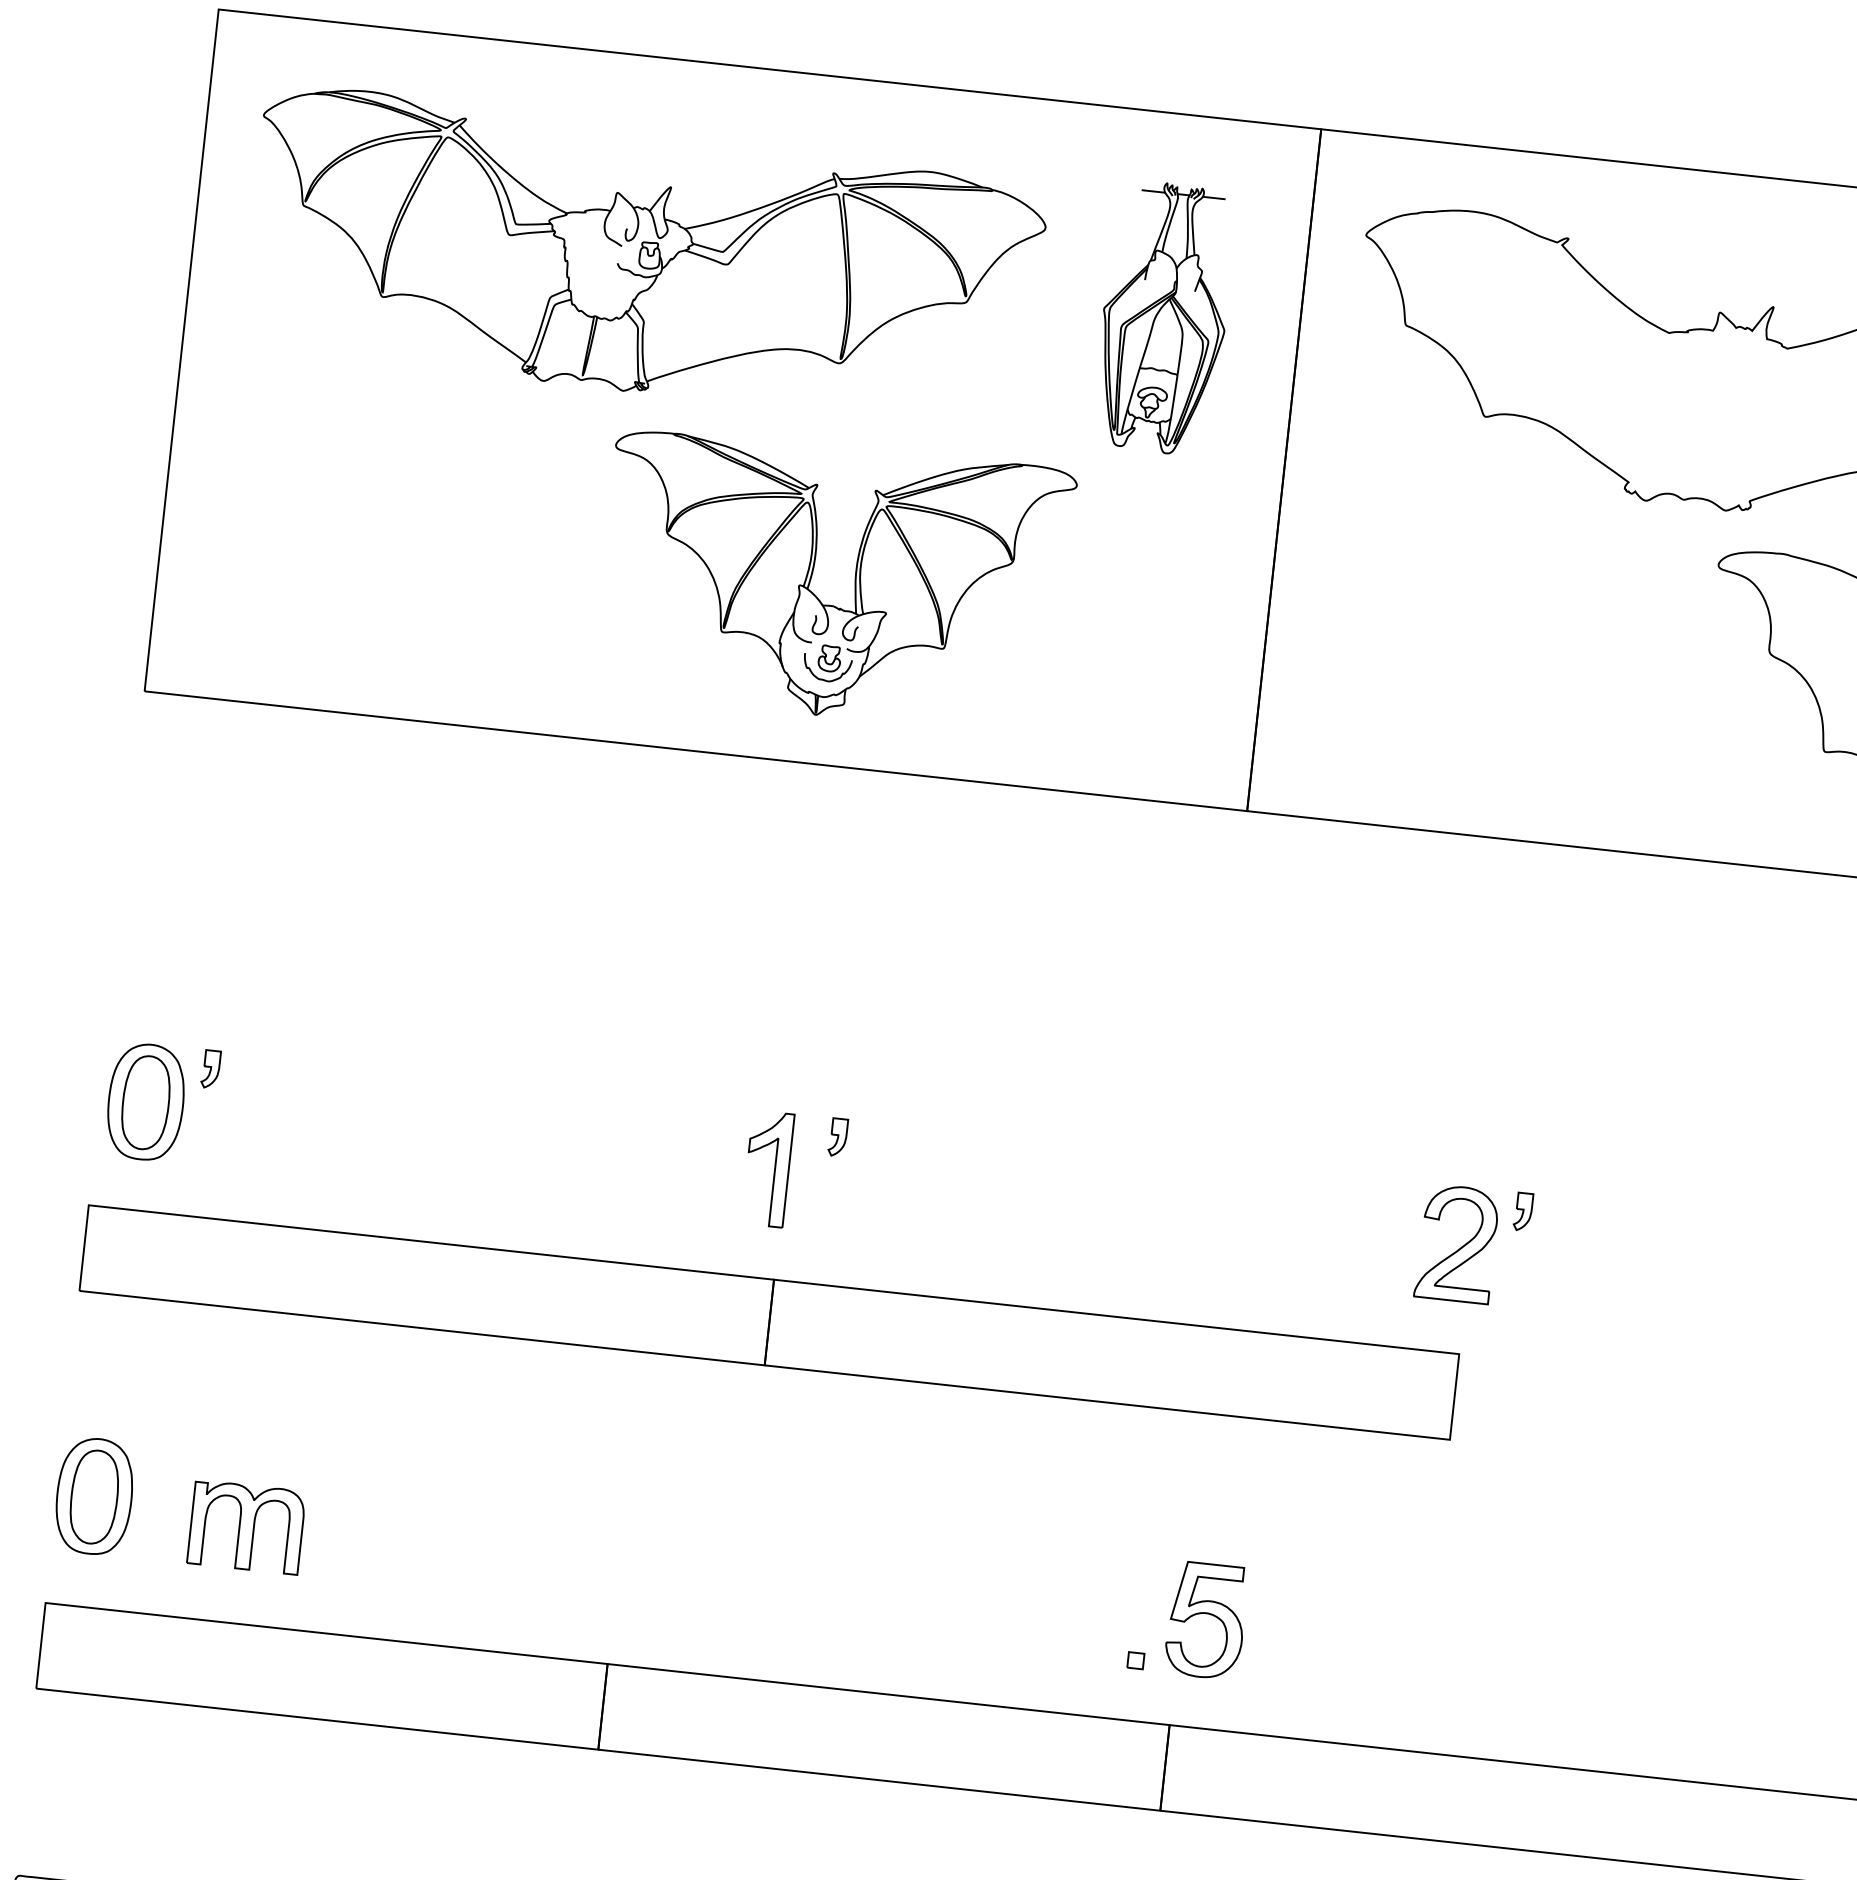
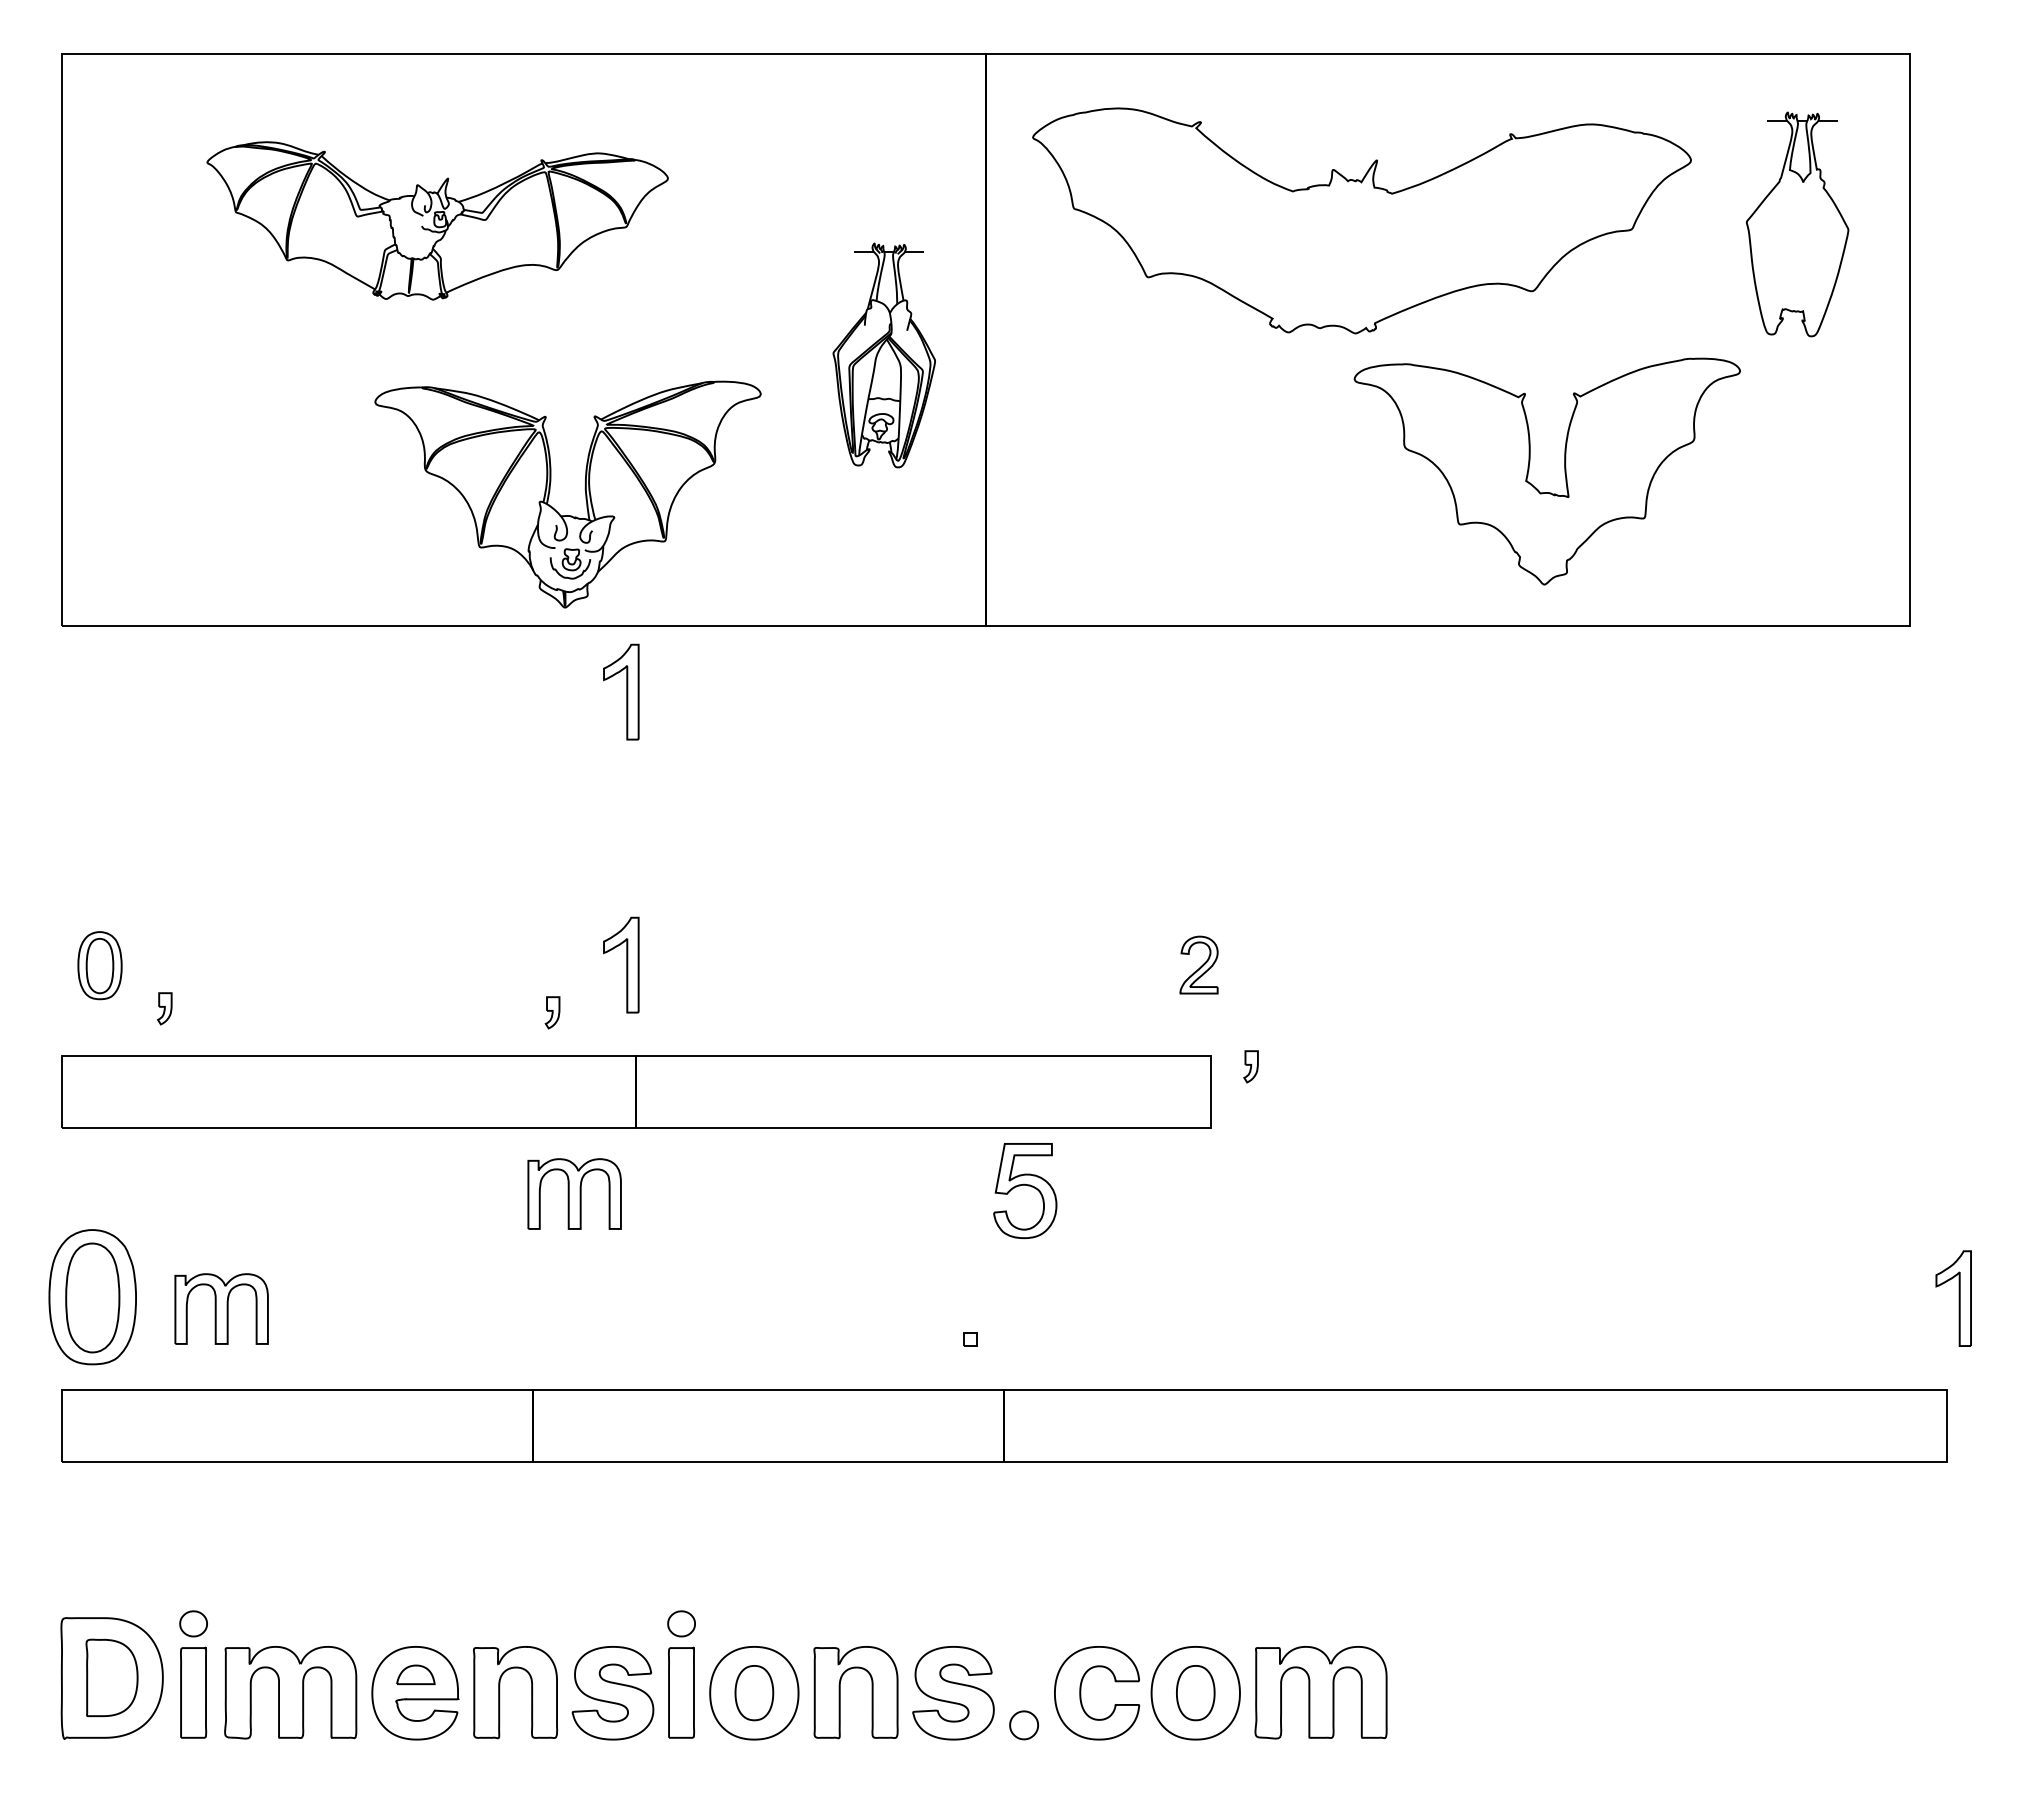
part: (645, 256) -> (437, 220), size x0.7
part: (1163, 318) -> (883, 355), moved
part: (813, 574) -> (550, 491), moved
part: (803, 842) -> (621, 691), added
part: (210, 1068) -> (164, 1008), moved
part: (145, 1101) -> (99, 965), size x0.7
part: (837, 1137) -> (552, 1012), moved
part: (1522, 1211) -> (1250, 1066), moved
part: (1456, 1242) -> (1198, 964), size x0.6
part: (682, 1435) -> (574, 1193), added
part: (94, 1495) -> (92, 1296), size x1.4
part: (1206, 1621) -> (1025, 1191), moved

